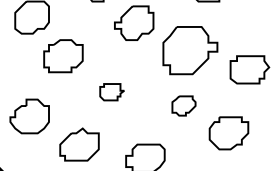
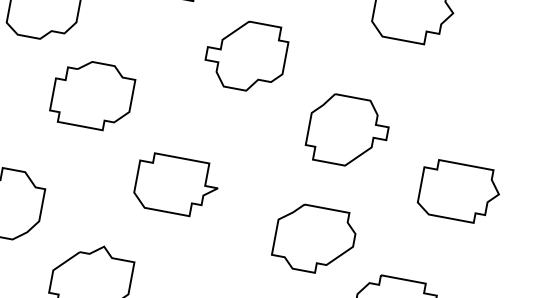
part: (190, 50) -> (348, 131), size x0.71
part: (111, 91) -> (175, 183), size x1.67
part: (183, 105) -> (313, 238), size x1.67

